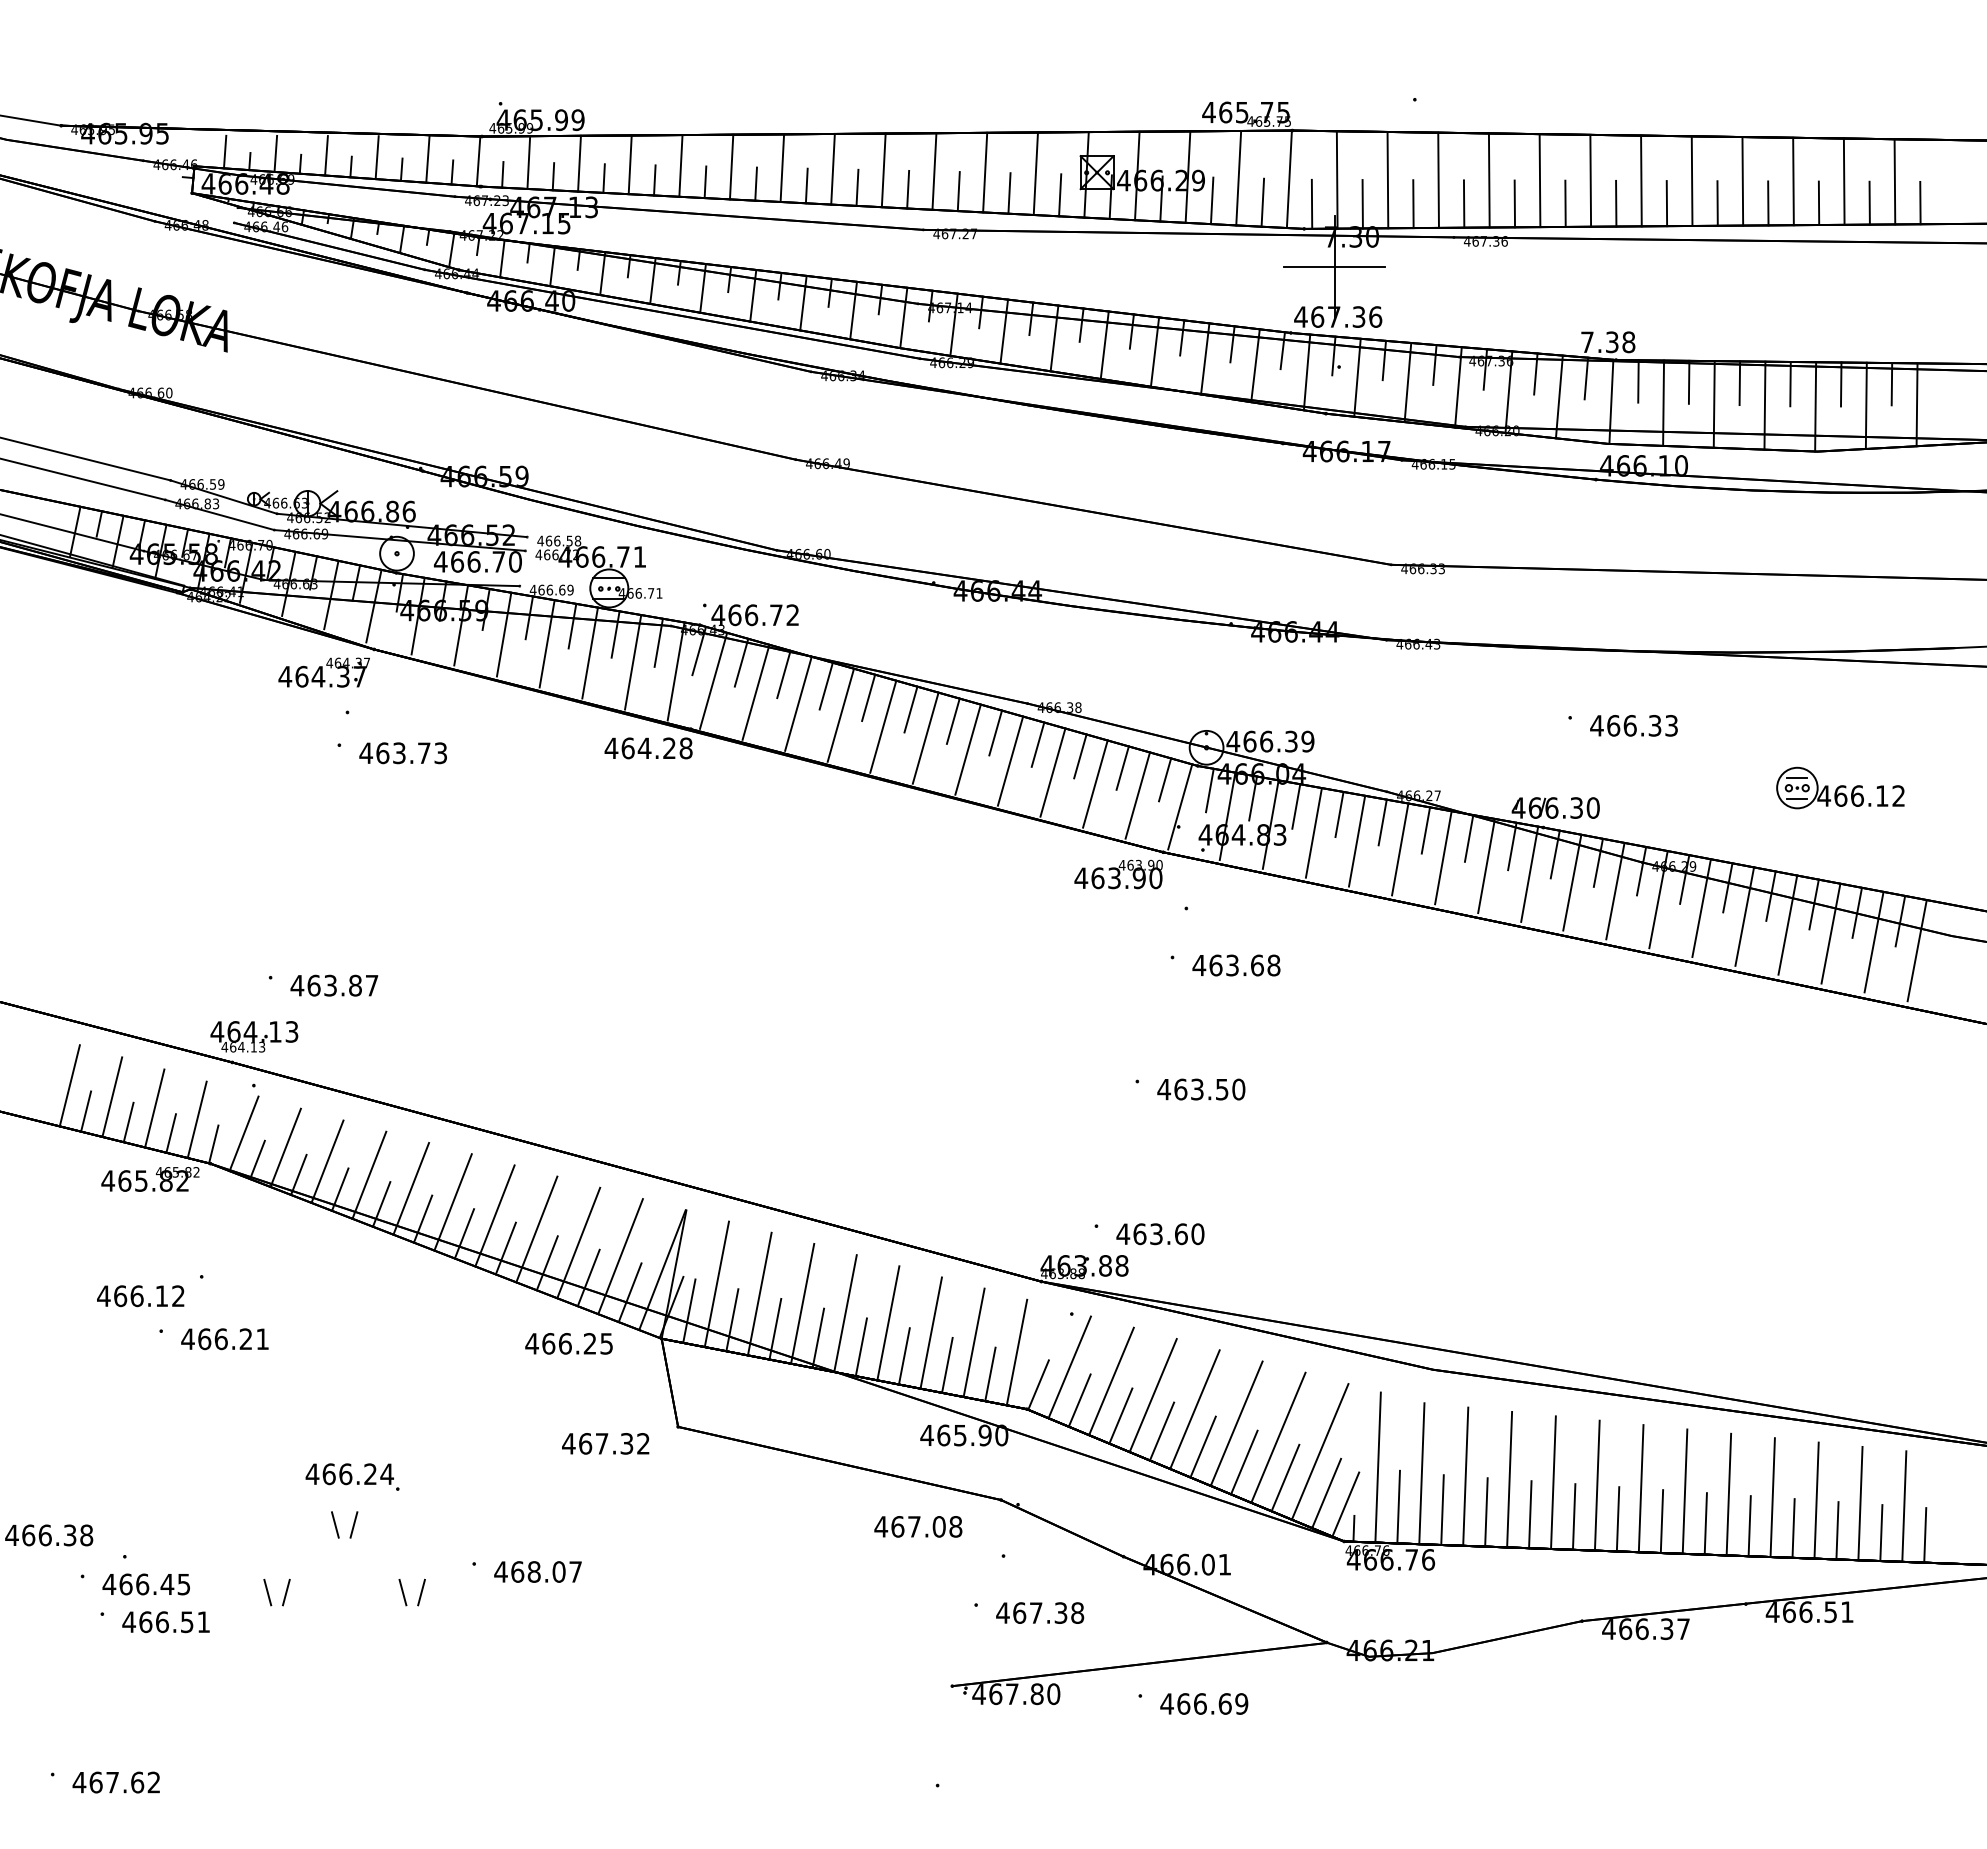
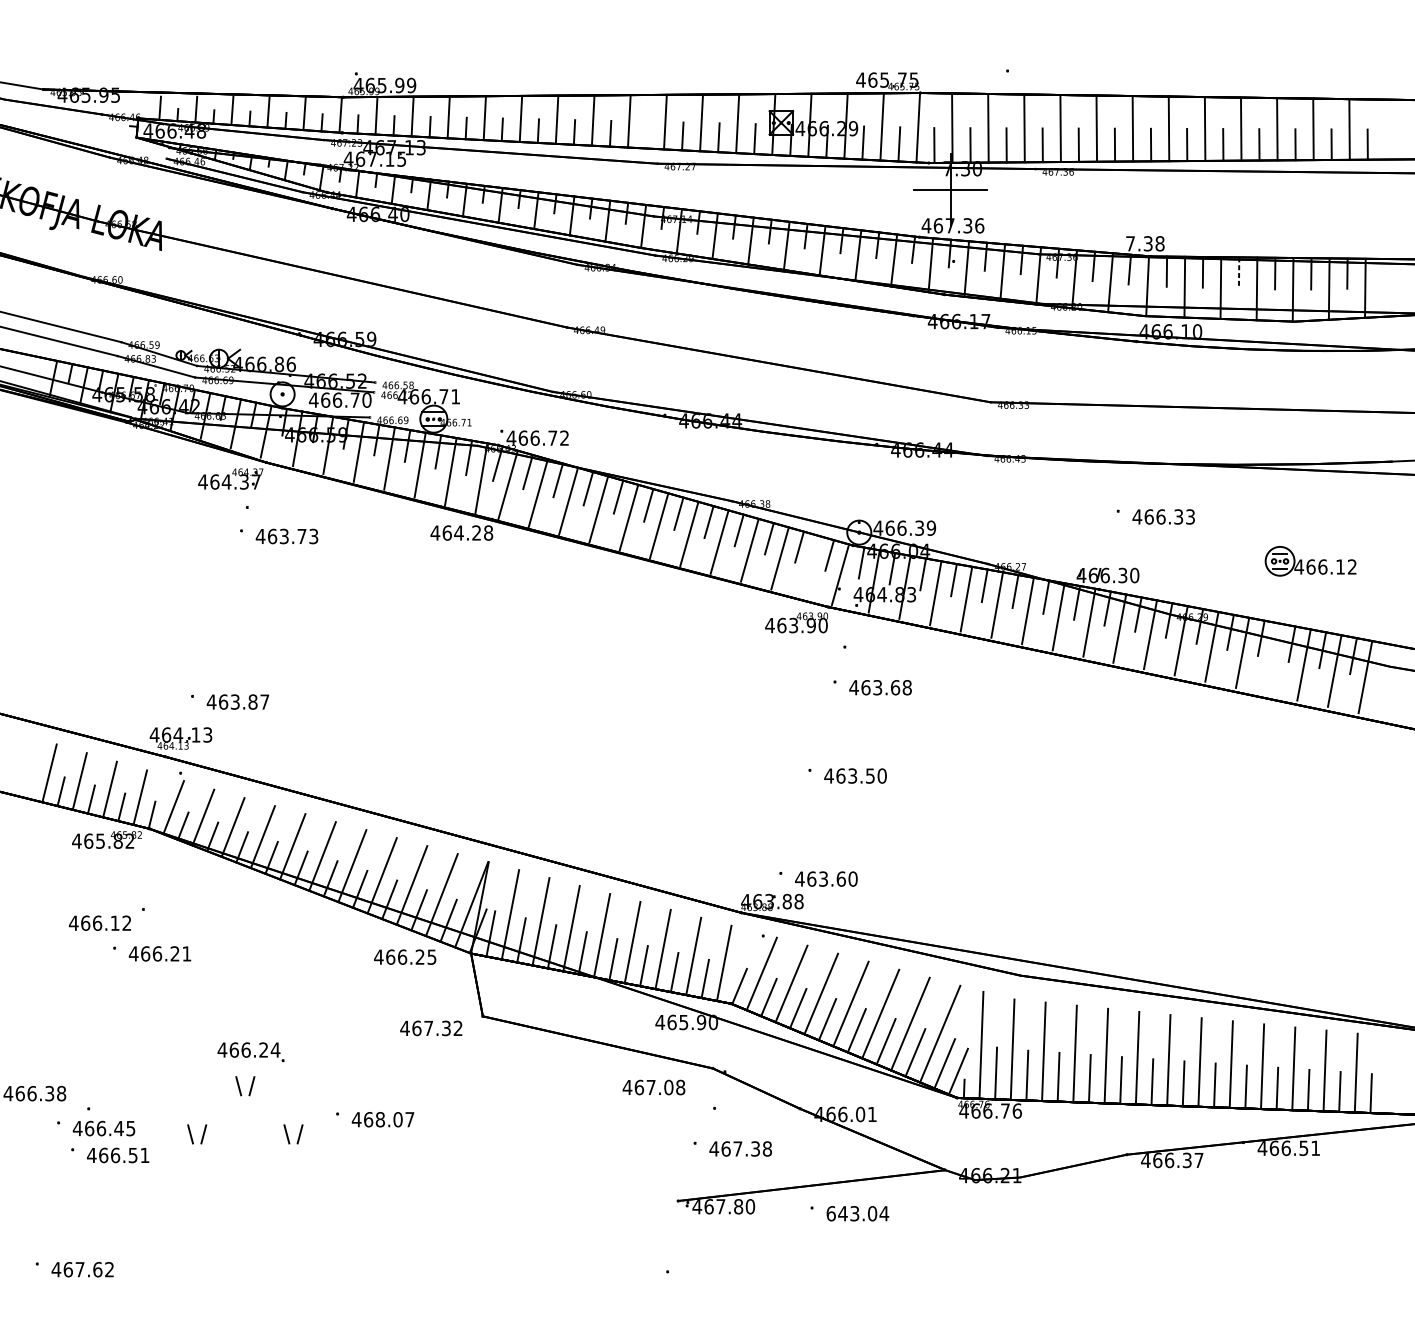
line: (908, 189) -> (646, 134), removed
line: (1739, 383) -> (1238, 273), solid -> dashed
line: (1137, 795) -> (810, 566), removed
line: (1787, 924) -> (1273, 658), removed
text: (1204, 1703) -> (857, 1213), 466.69 -> 643.04

